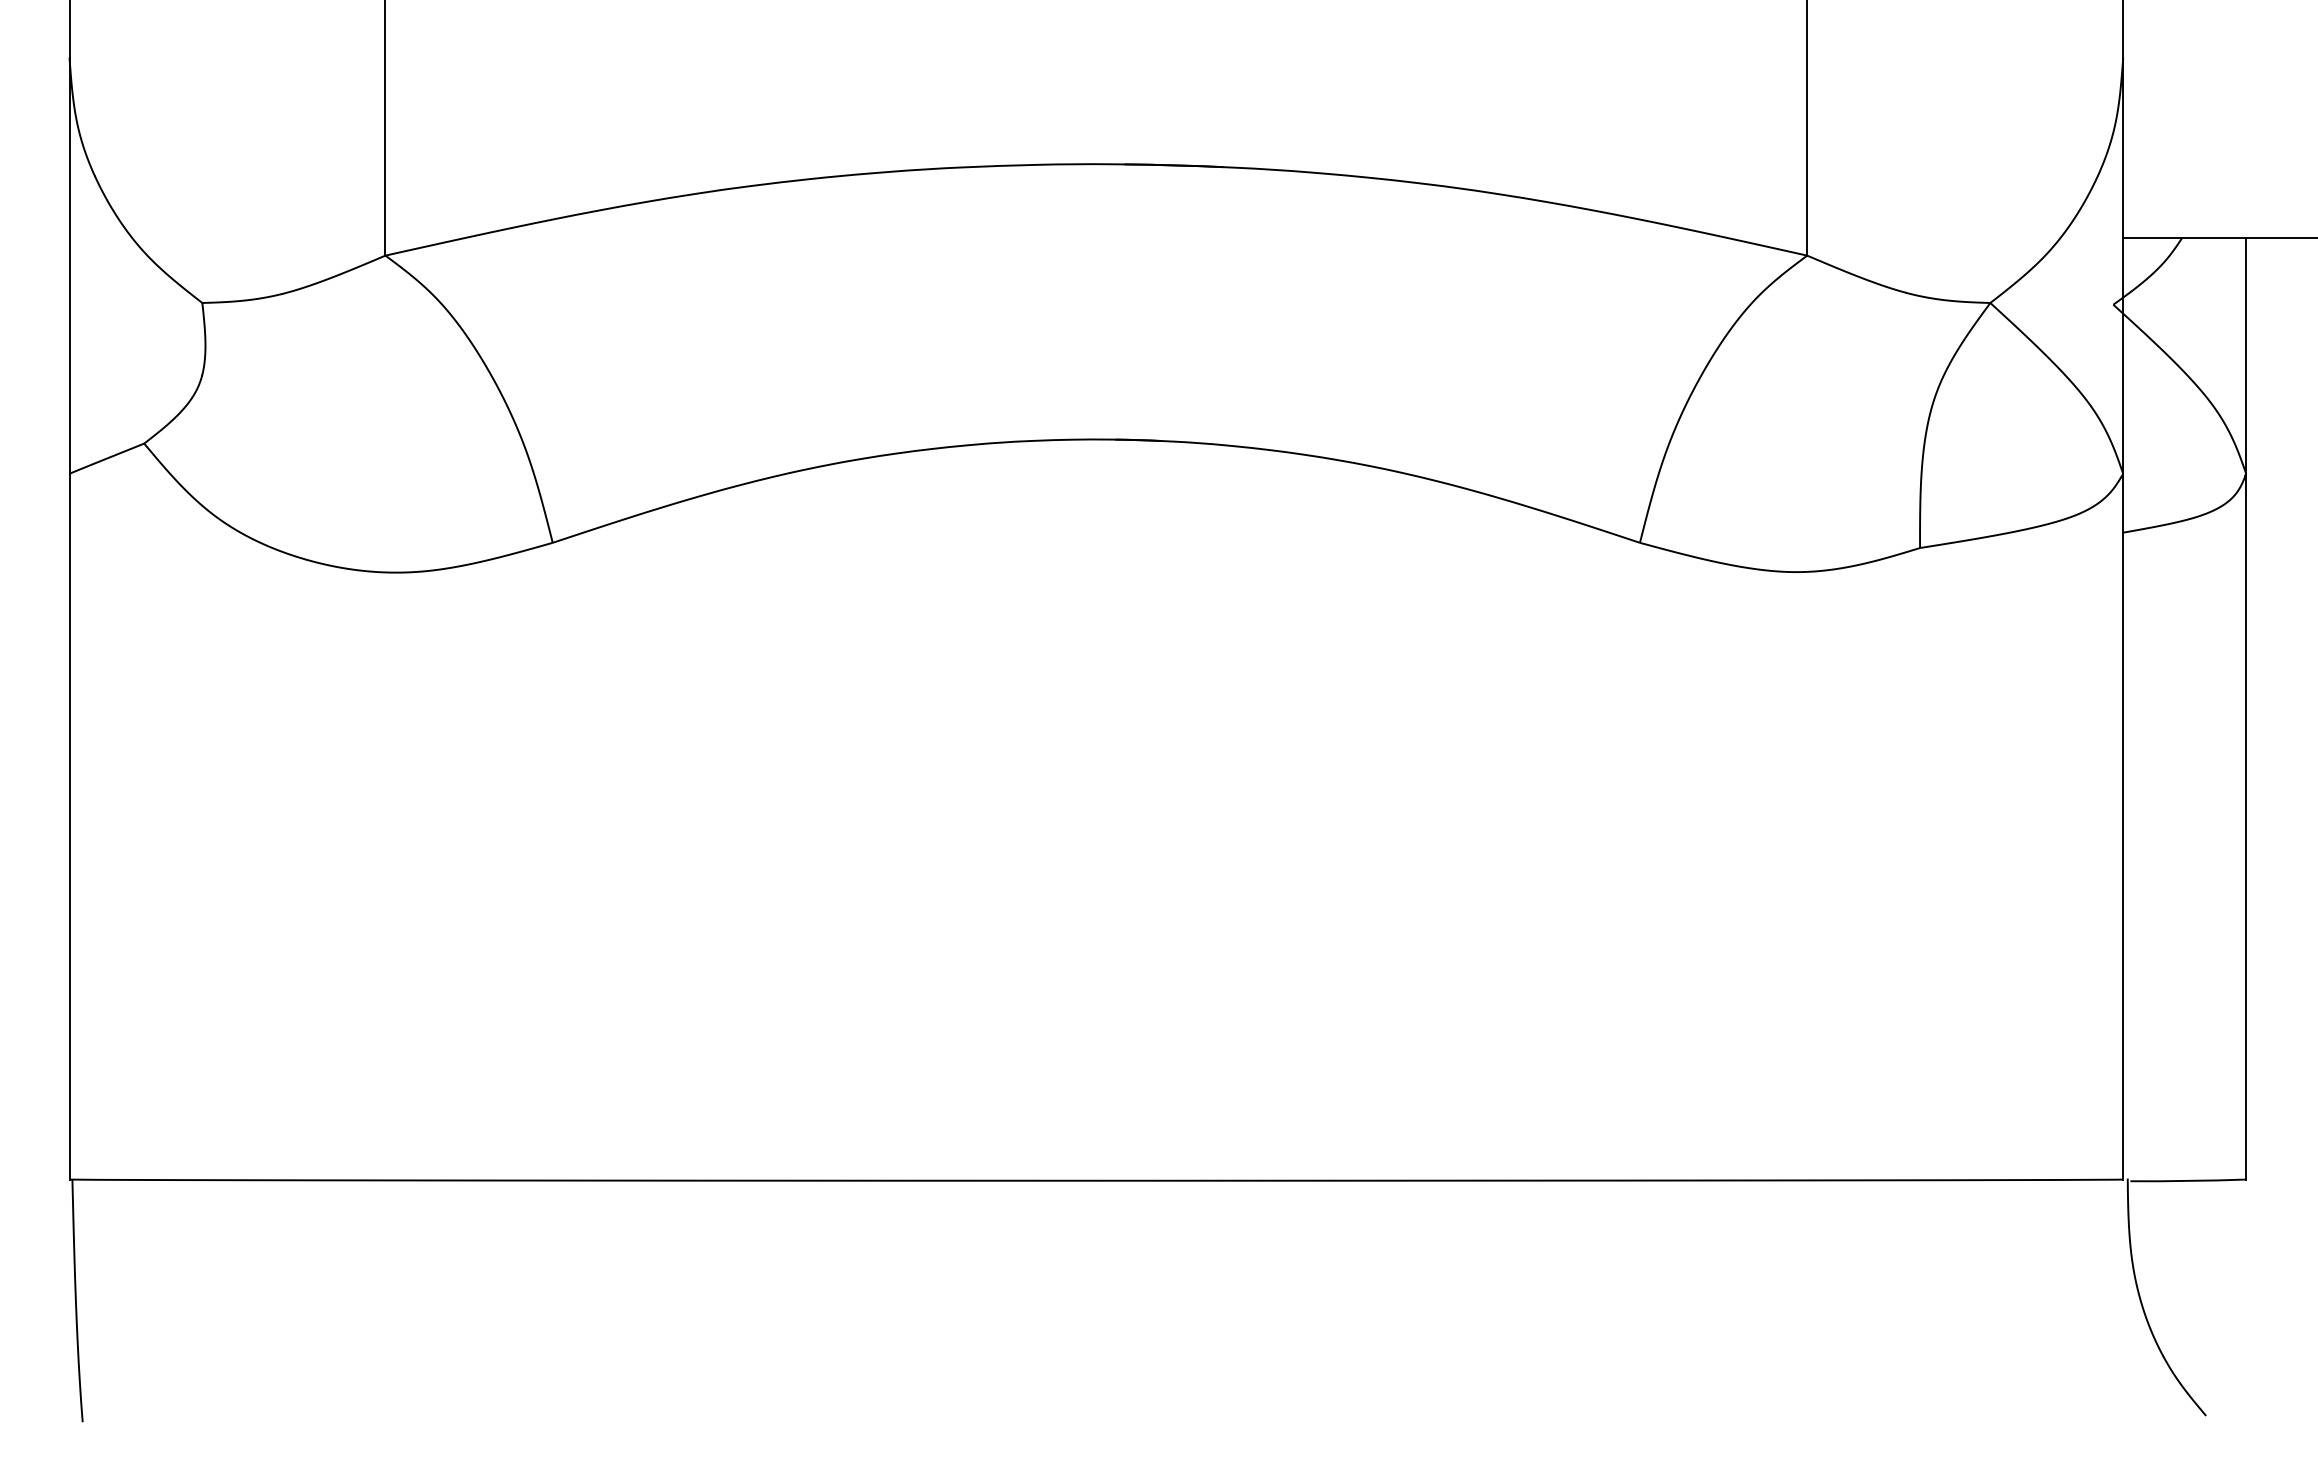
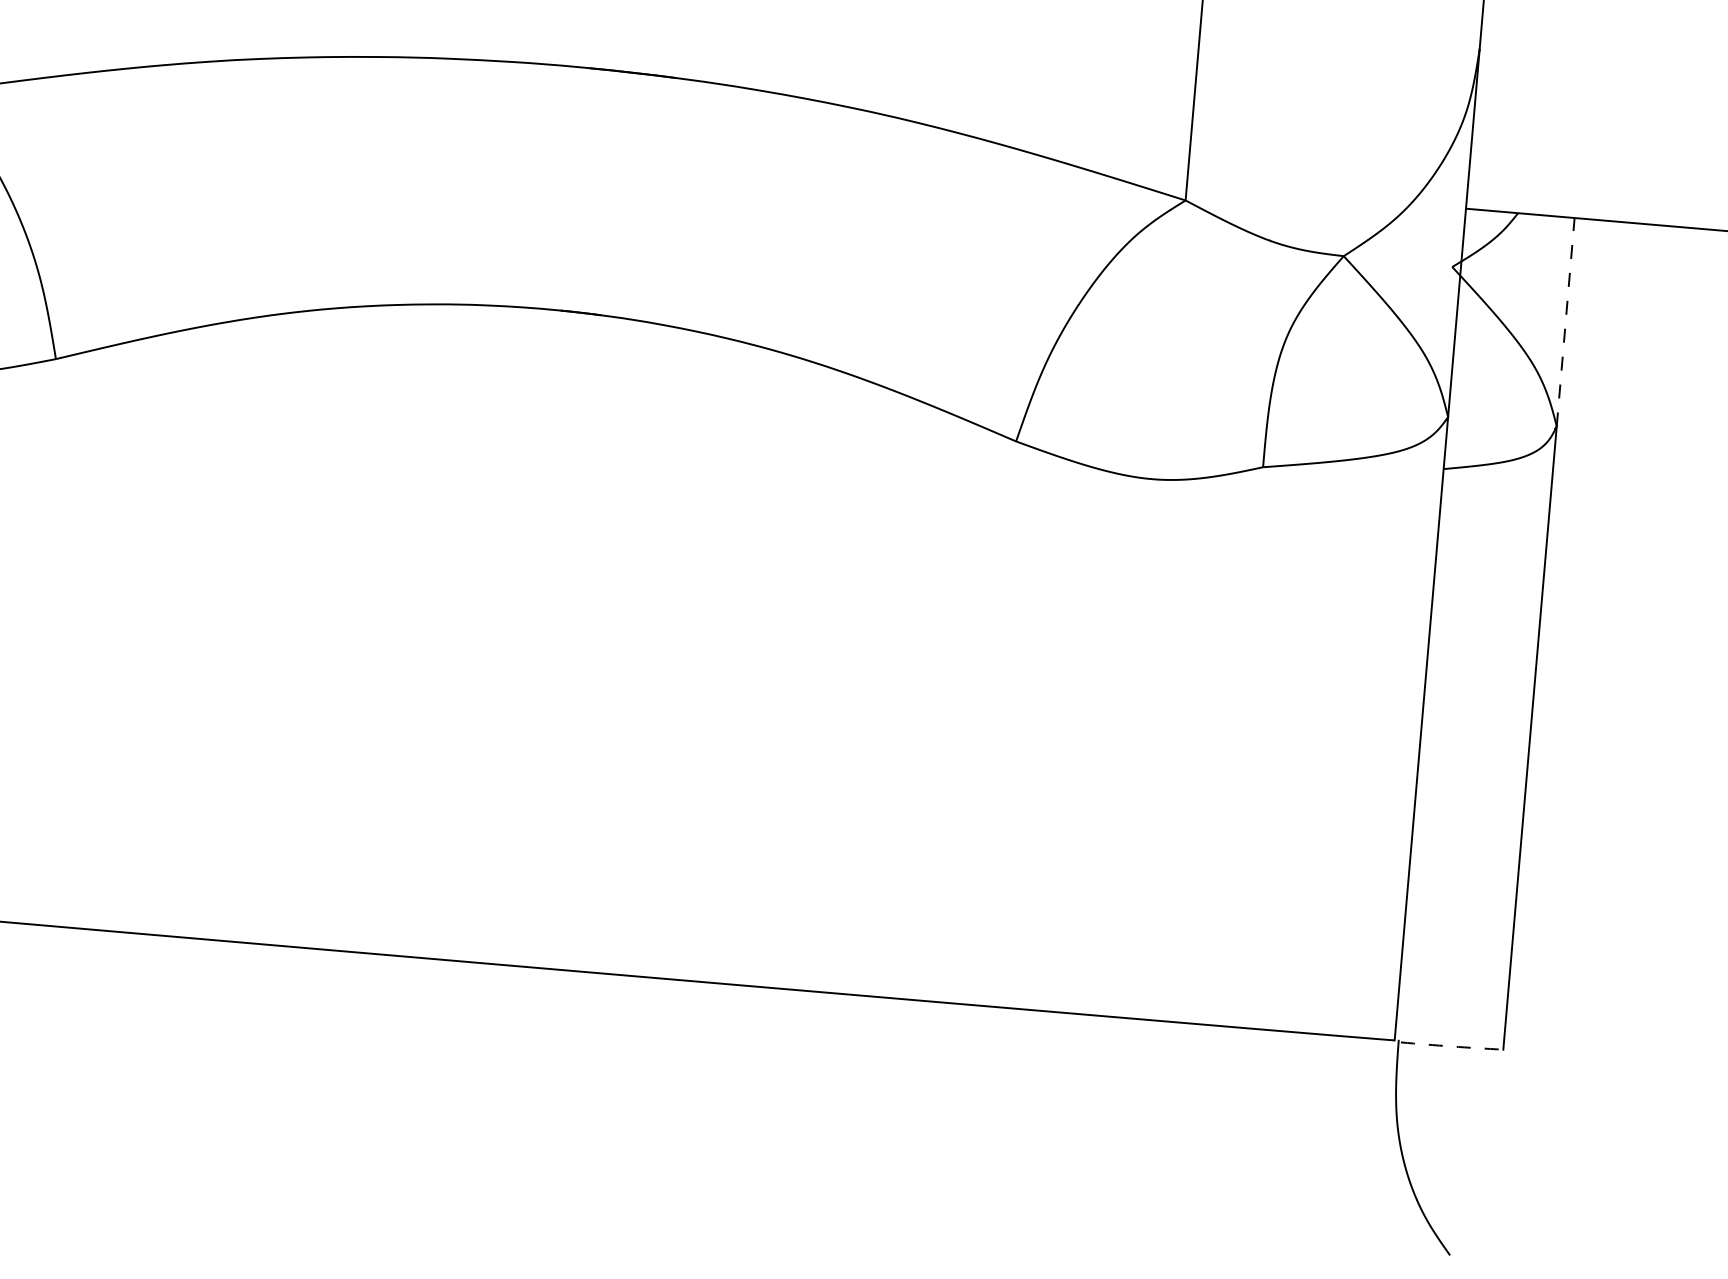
line: (2246, 355) -> (1565, 321), solid -> dashed
arc: (2188, 1180) -> (1452, 1046), solid -> dashed

